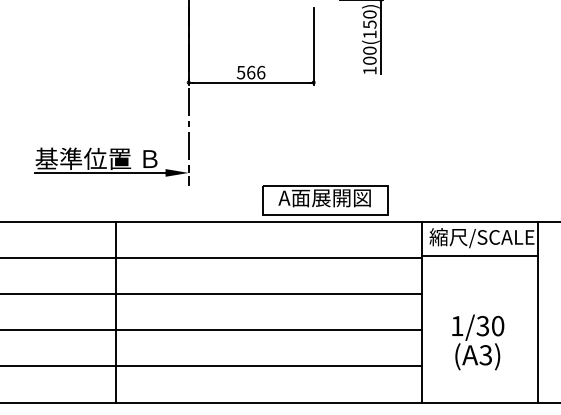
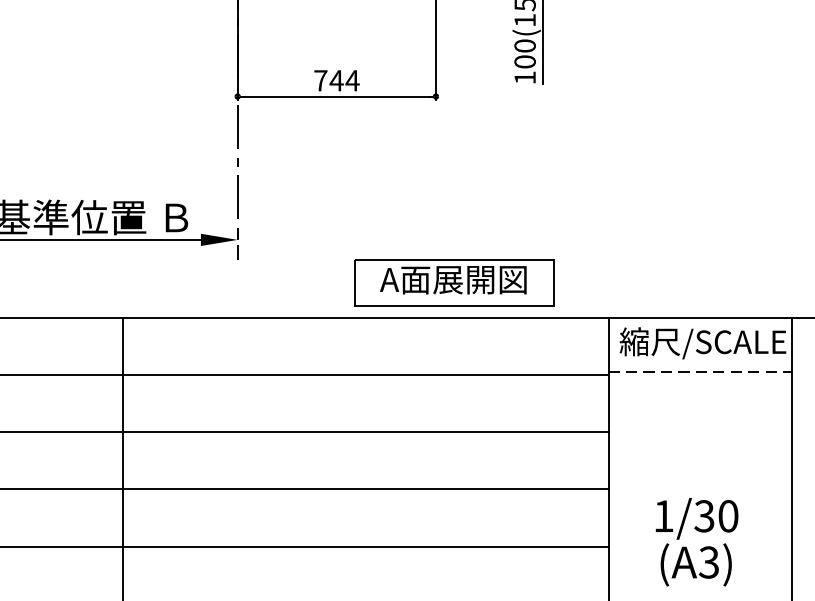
text: (250, 72) -> (335, 80), 566 -> 744
line: (480, 256) -> (700, 372), solid -> dashed
text: (478, 342) -> (697, 542), moved

